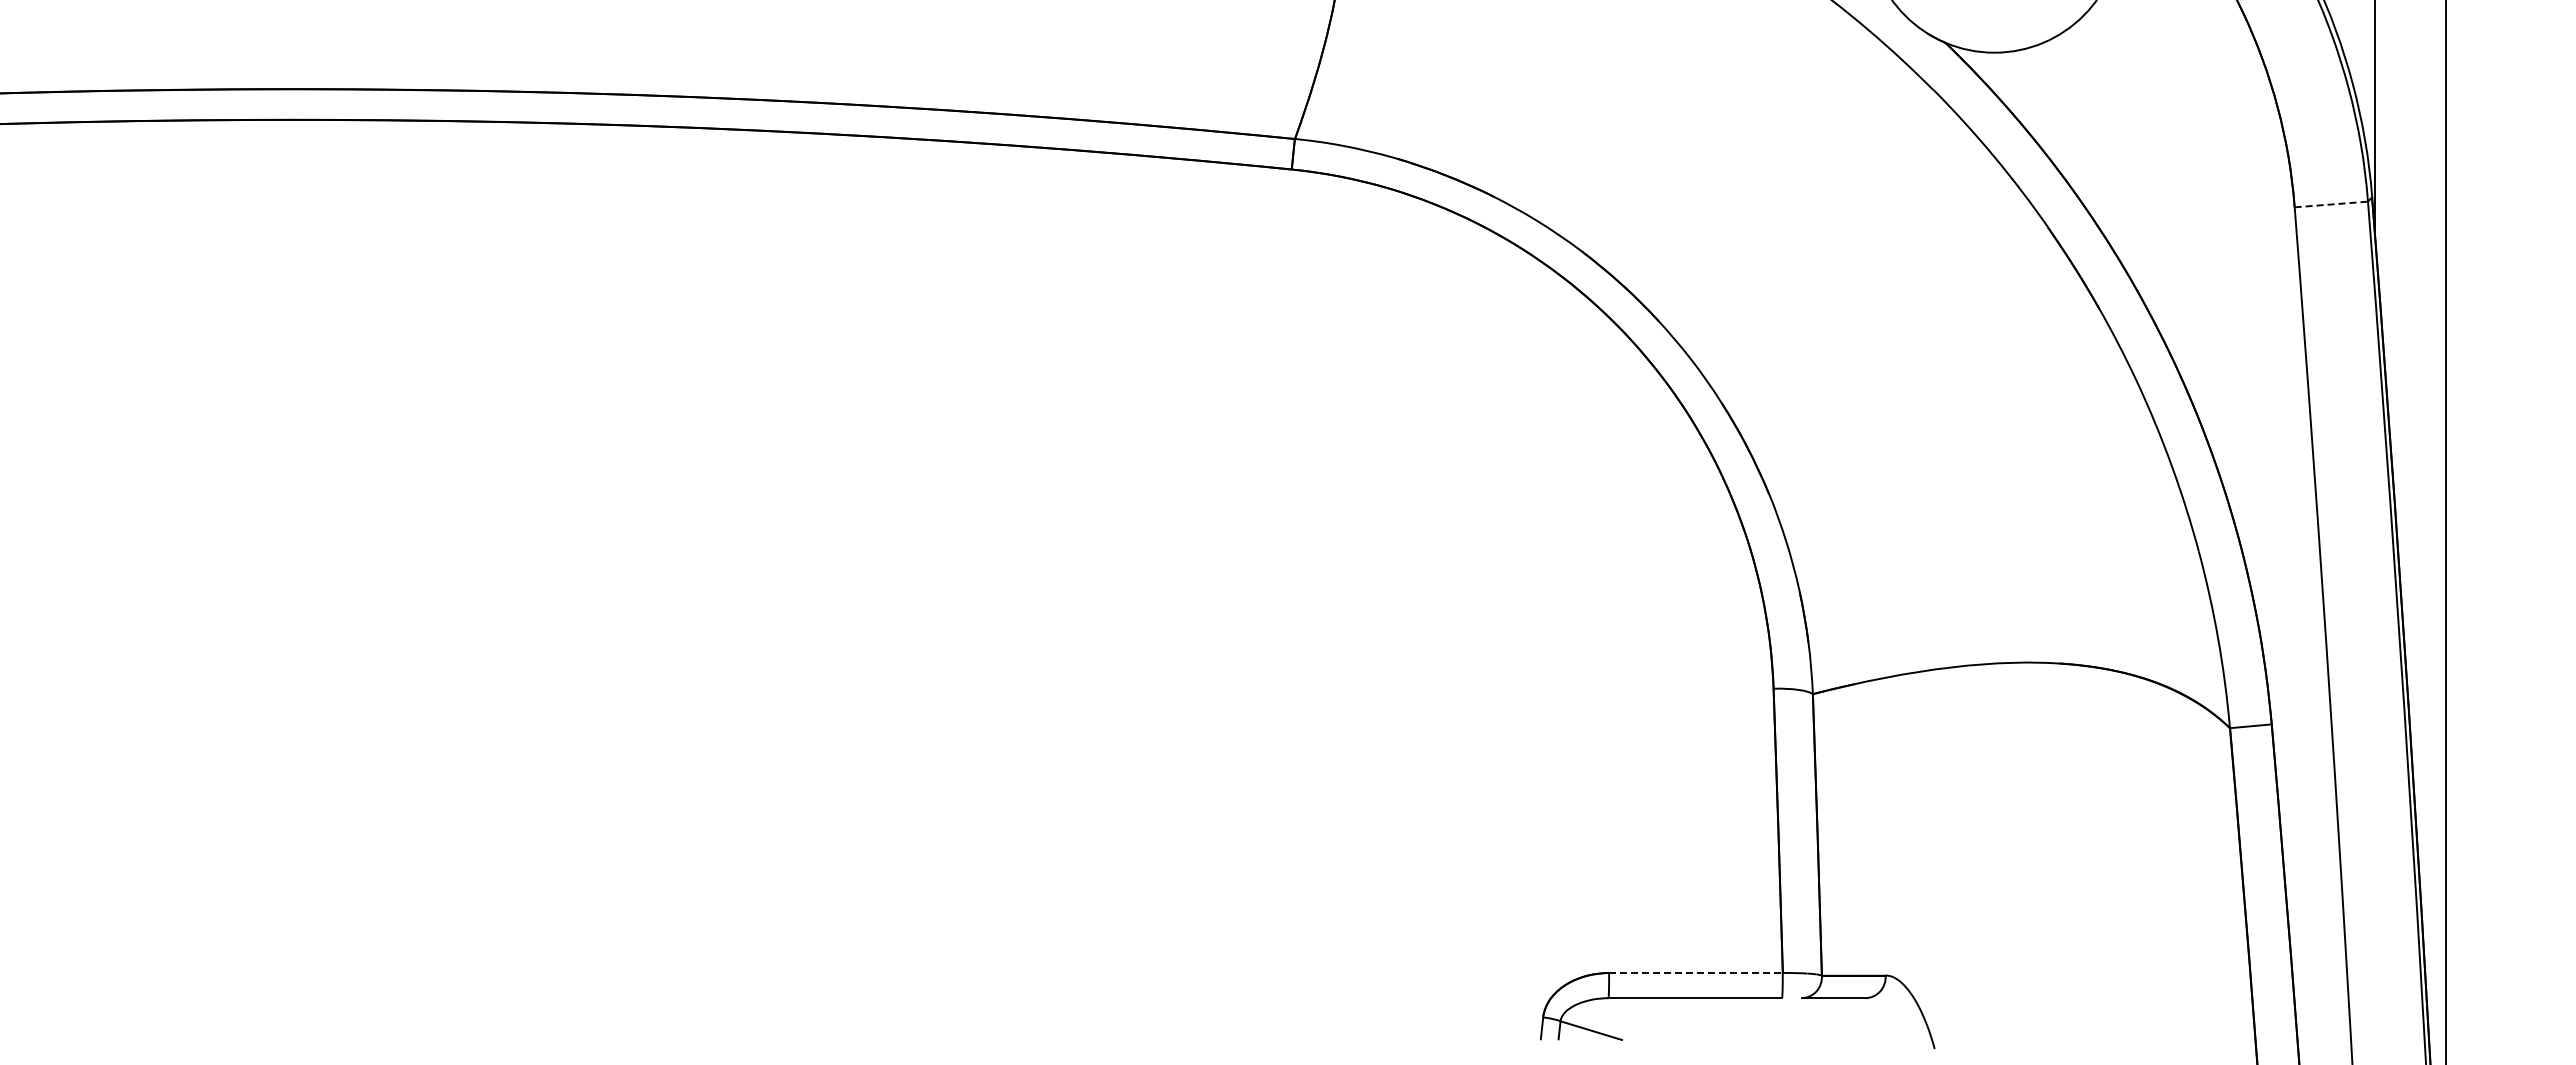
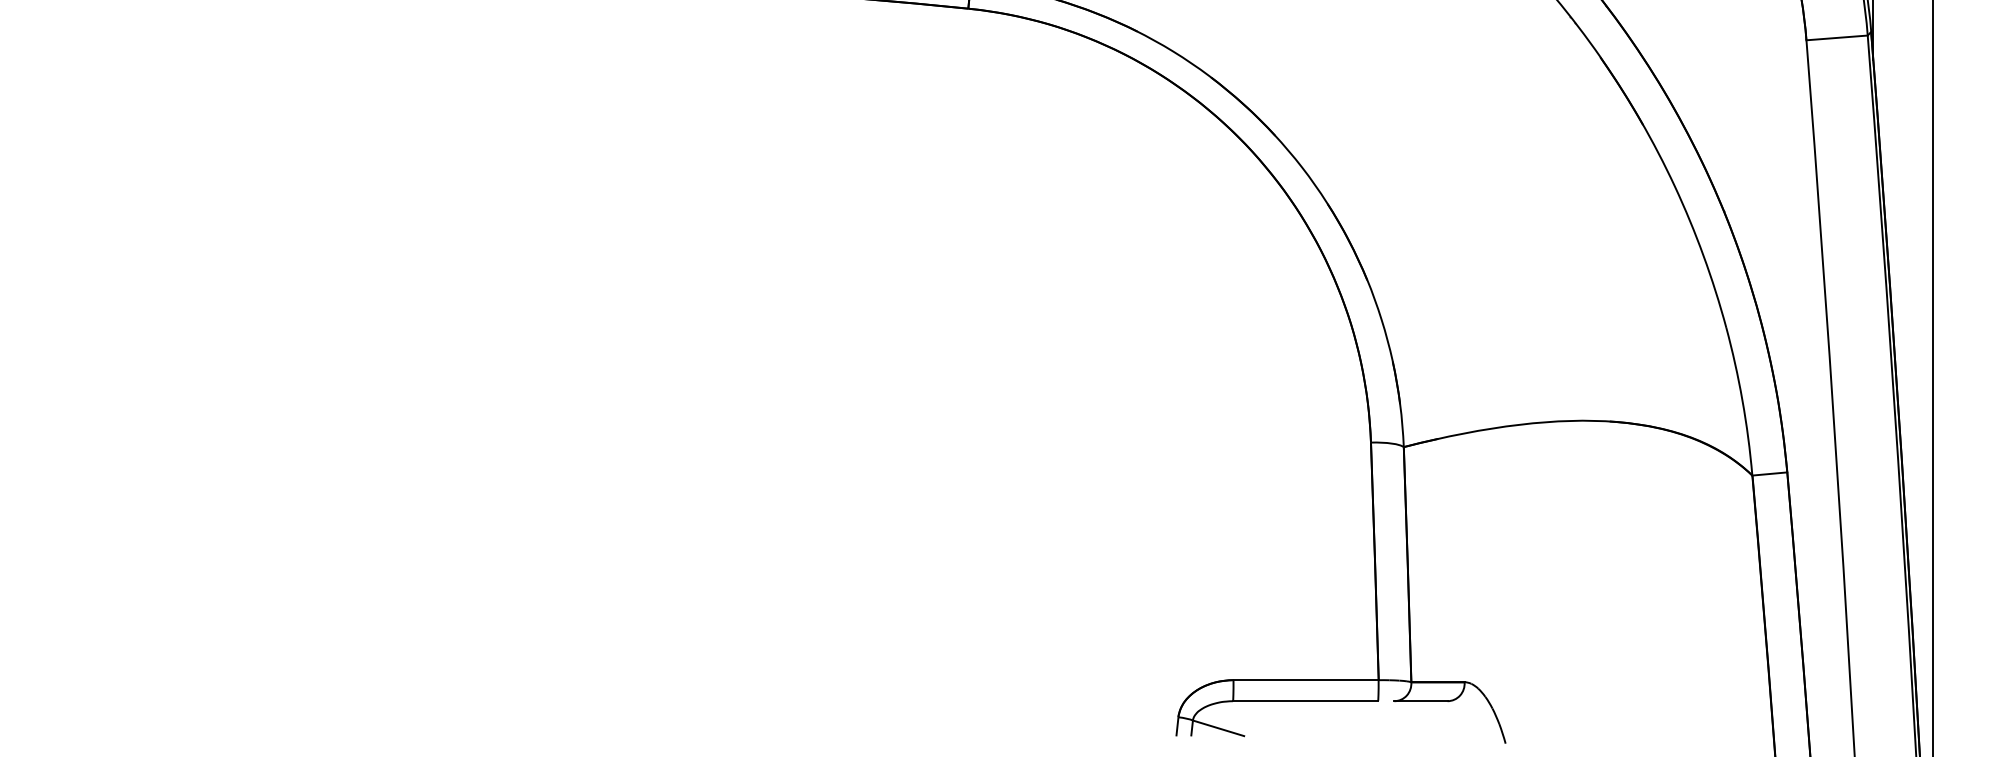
line: (2331, 204) -> (1837, 37), dashed -> solid
line: (1695, 972) -> (1305, 679), dashed -> solid

